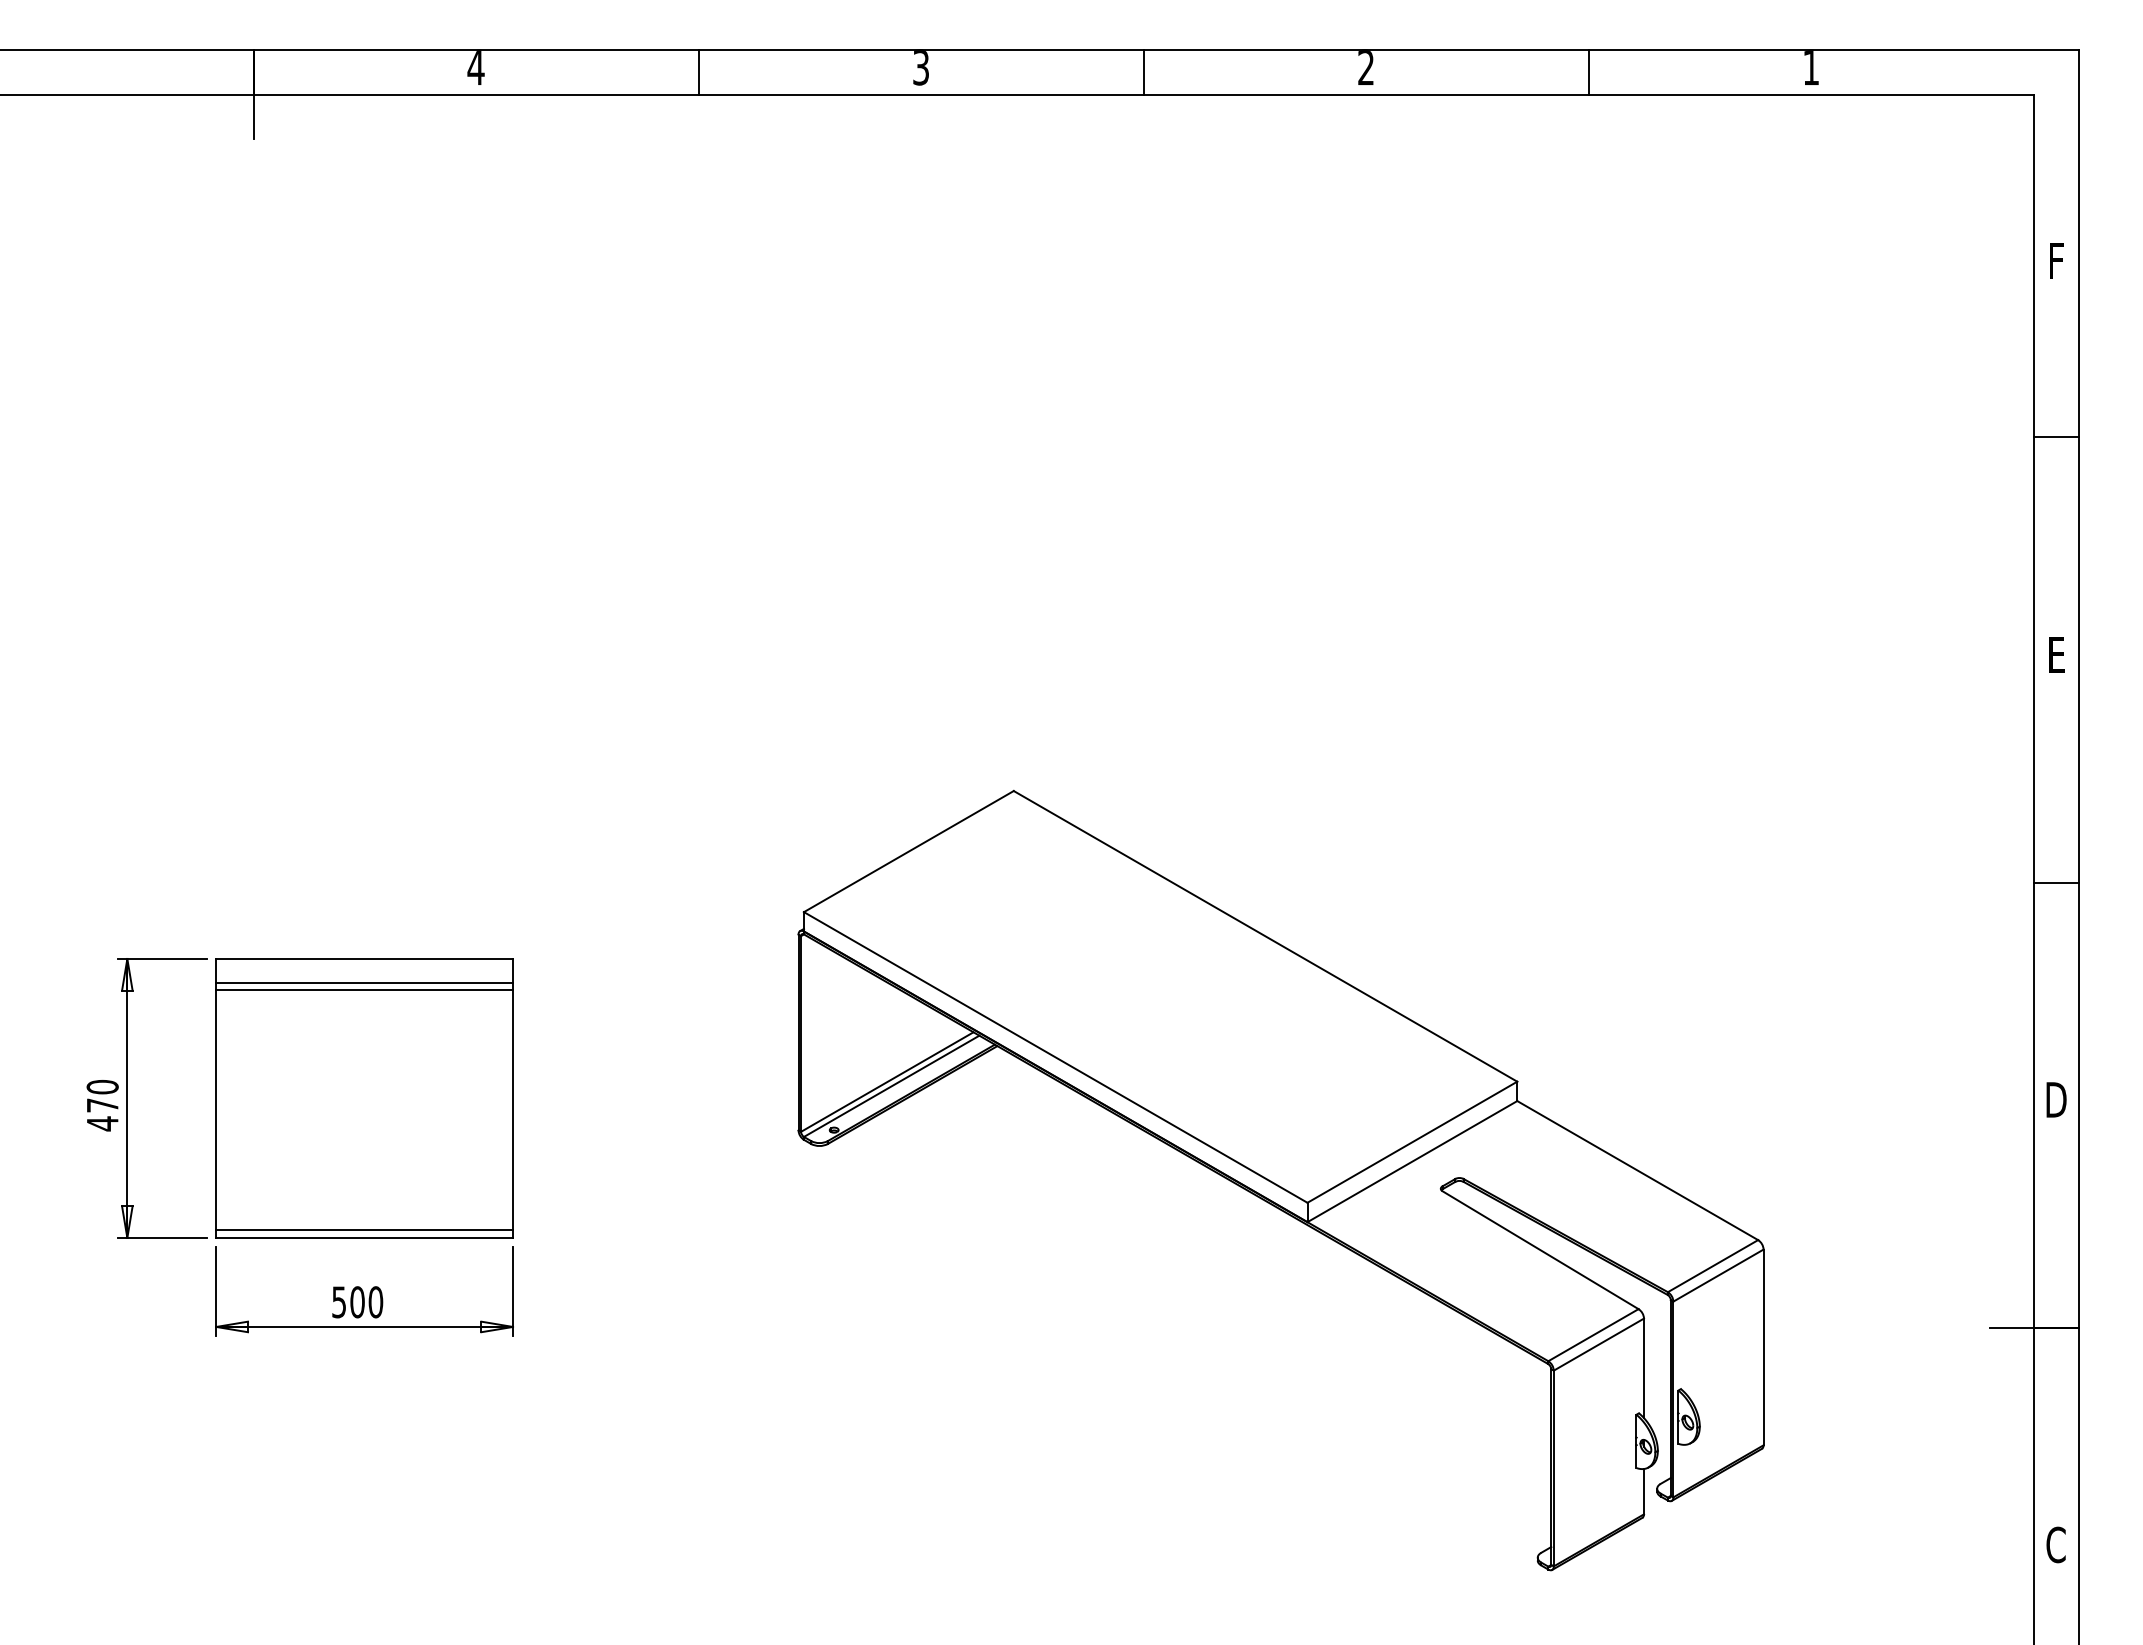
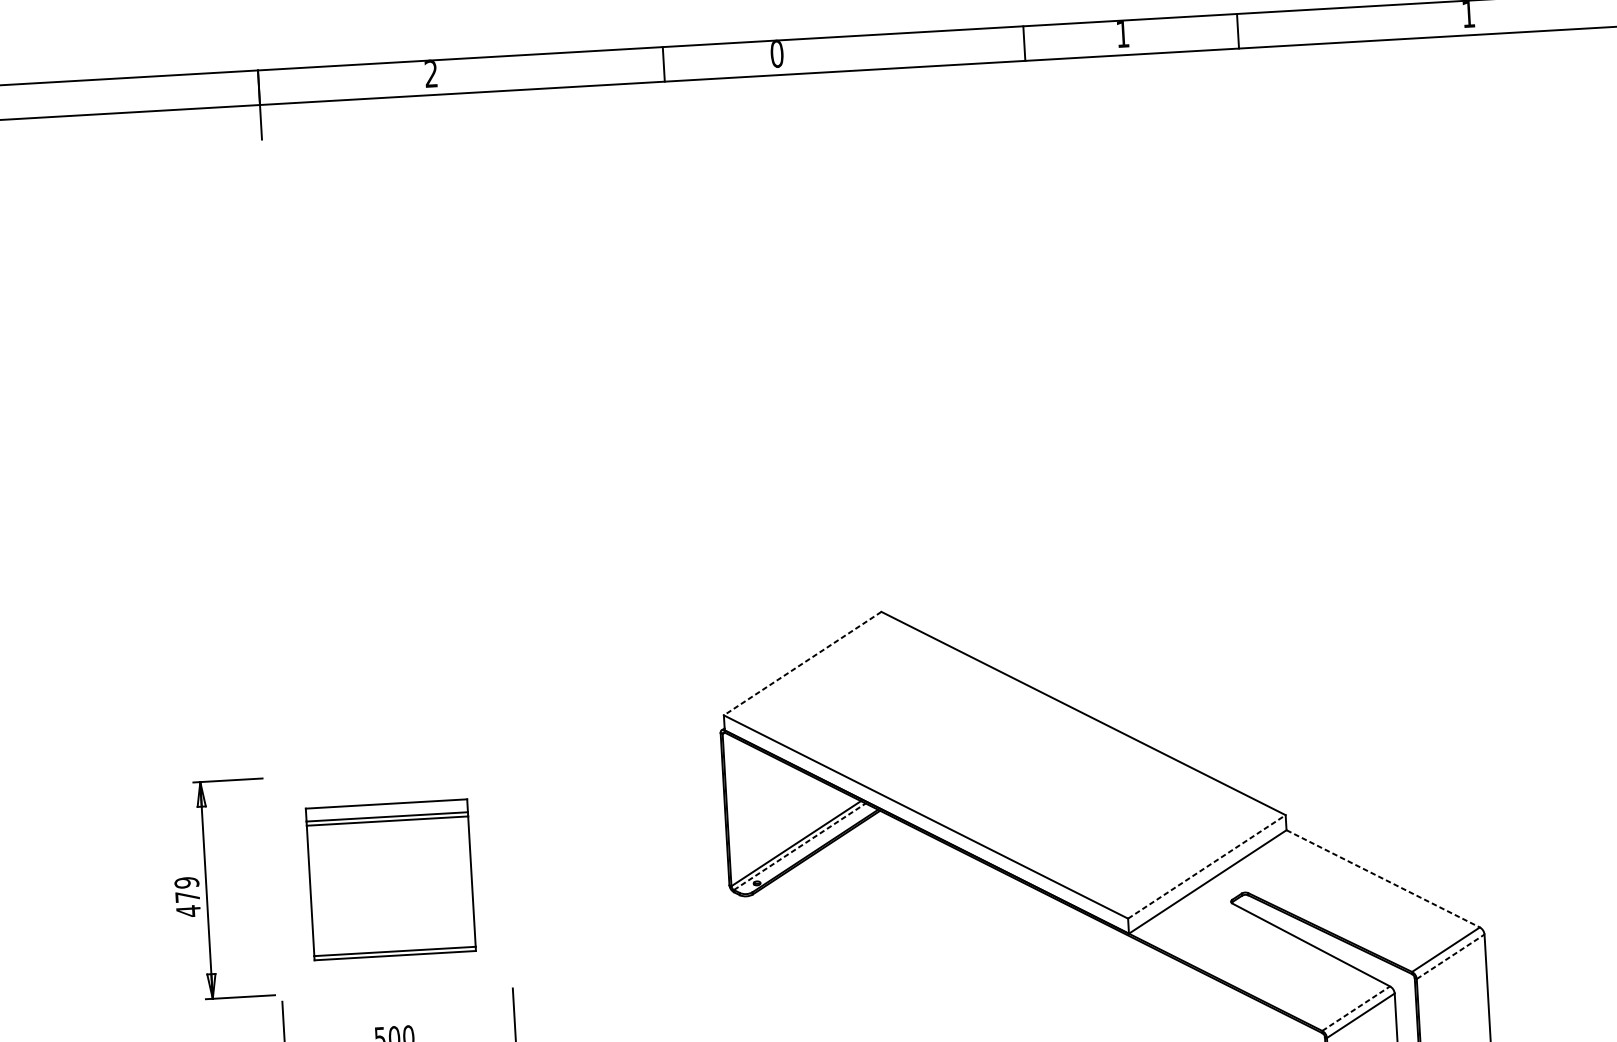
text: (475, 67) -> (430, 73), 4 -> 2
text: (1365, 67) -> (1122, 34), 2 -> 1
text: (921, 68) -> (777, 54), 3 -> 0
line: (699, 72) -> (664, 64), moved
line: (1144, 72) -> (1024, 43), moved
line: (1589, 72) -> (1238, 31), moved
line: (908, 851) -> (802, 663), solid -> dashed
text: (102, 1086) -> (186, 882), 470 -> 479
line: (892, 1086) -> (800, 846), solid -> dashed
part: (364, 1098) -> (390, 879), size x0.7
line: (1412, 1141) -> (1206, 866), solid -> dashed
line: (1638, 1170) -> (1383, 878), solid -> dashed
line: (1718, 1275) -> (1450, 956), solid -> dashed
line: (1593, 1334) -> (1356, 1008), solid -> dashed

